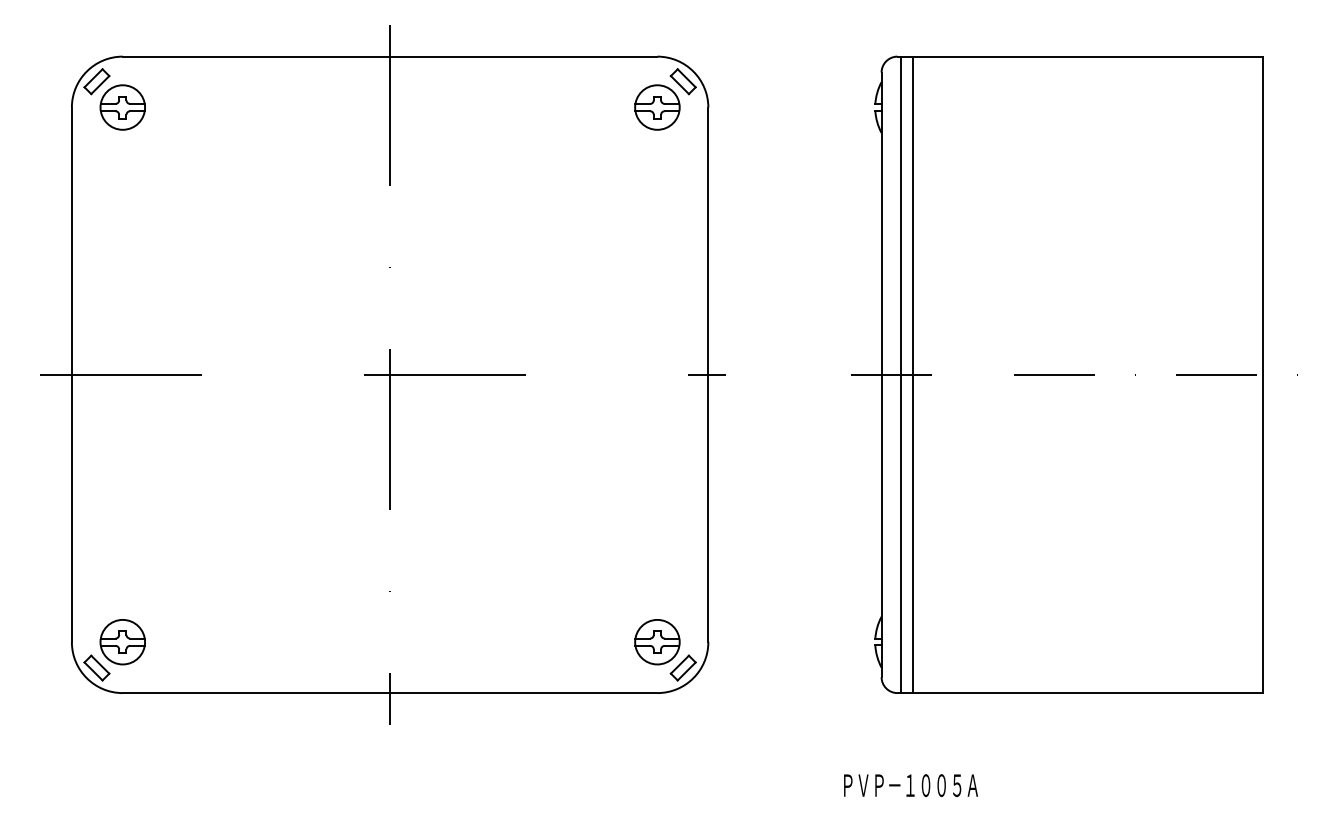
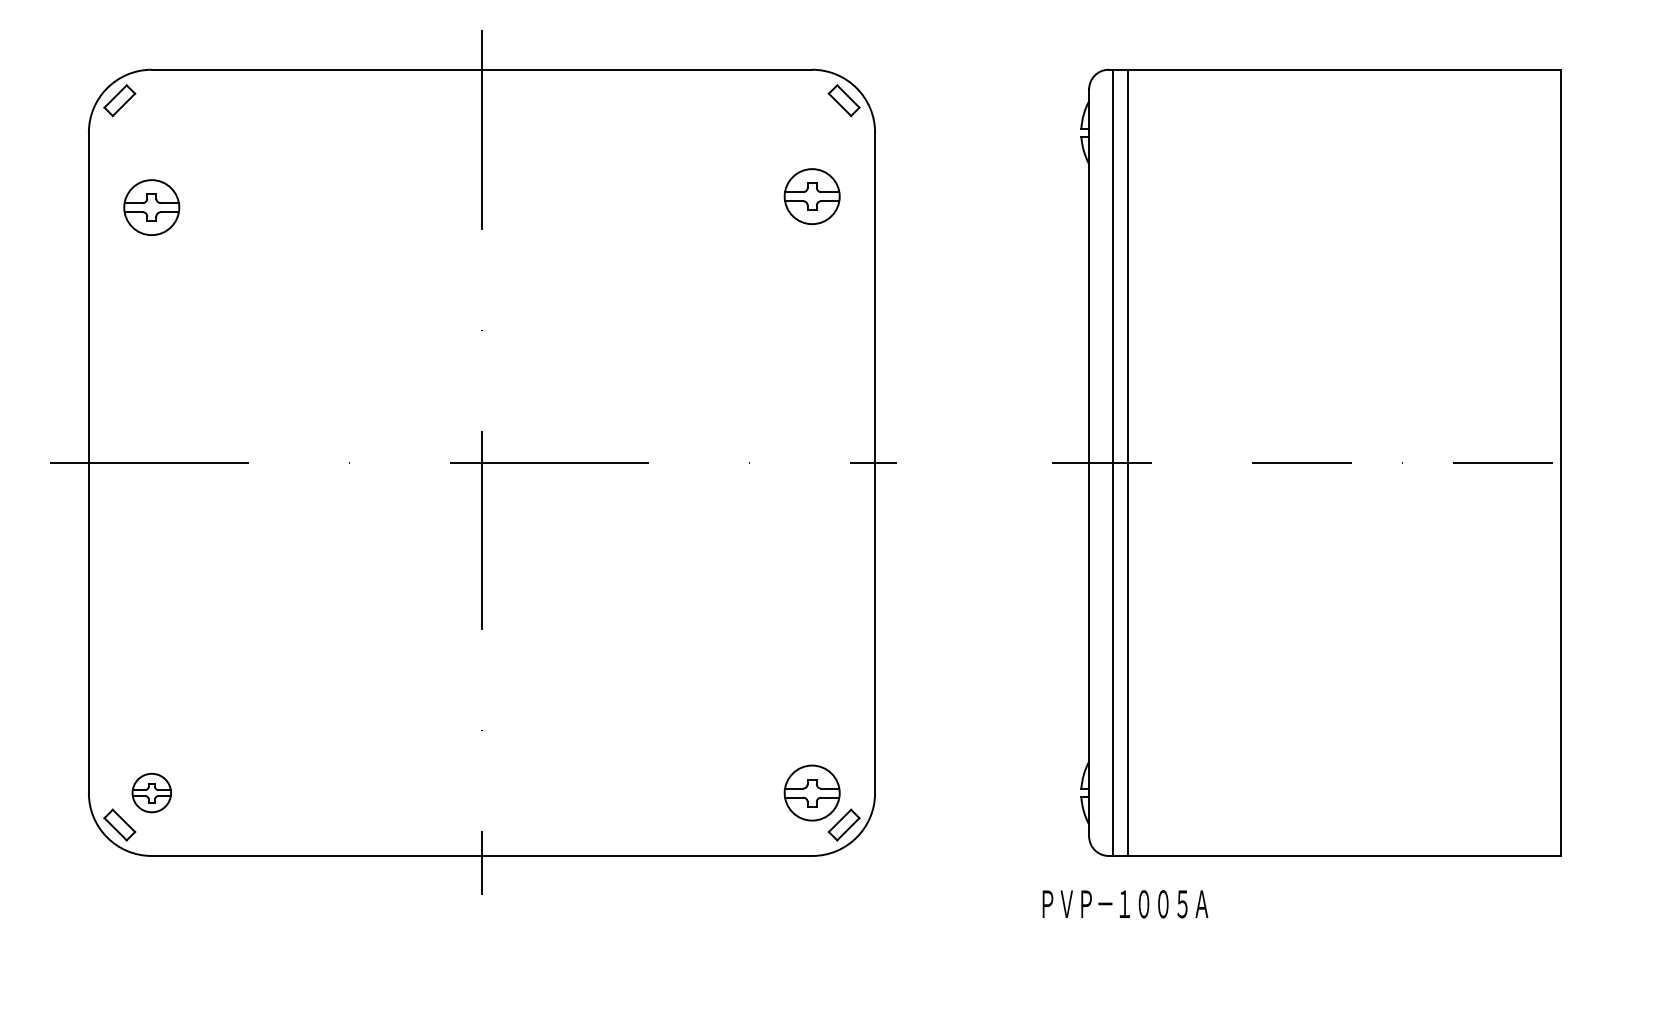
part: (122, 107) -> (151, 207), moved
part: (656, 107) -> (811, 196), moved
part: (122, 641) -> (151, 792), size x0.7
text: (911, 785) -> (1125, 904), moved

